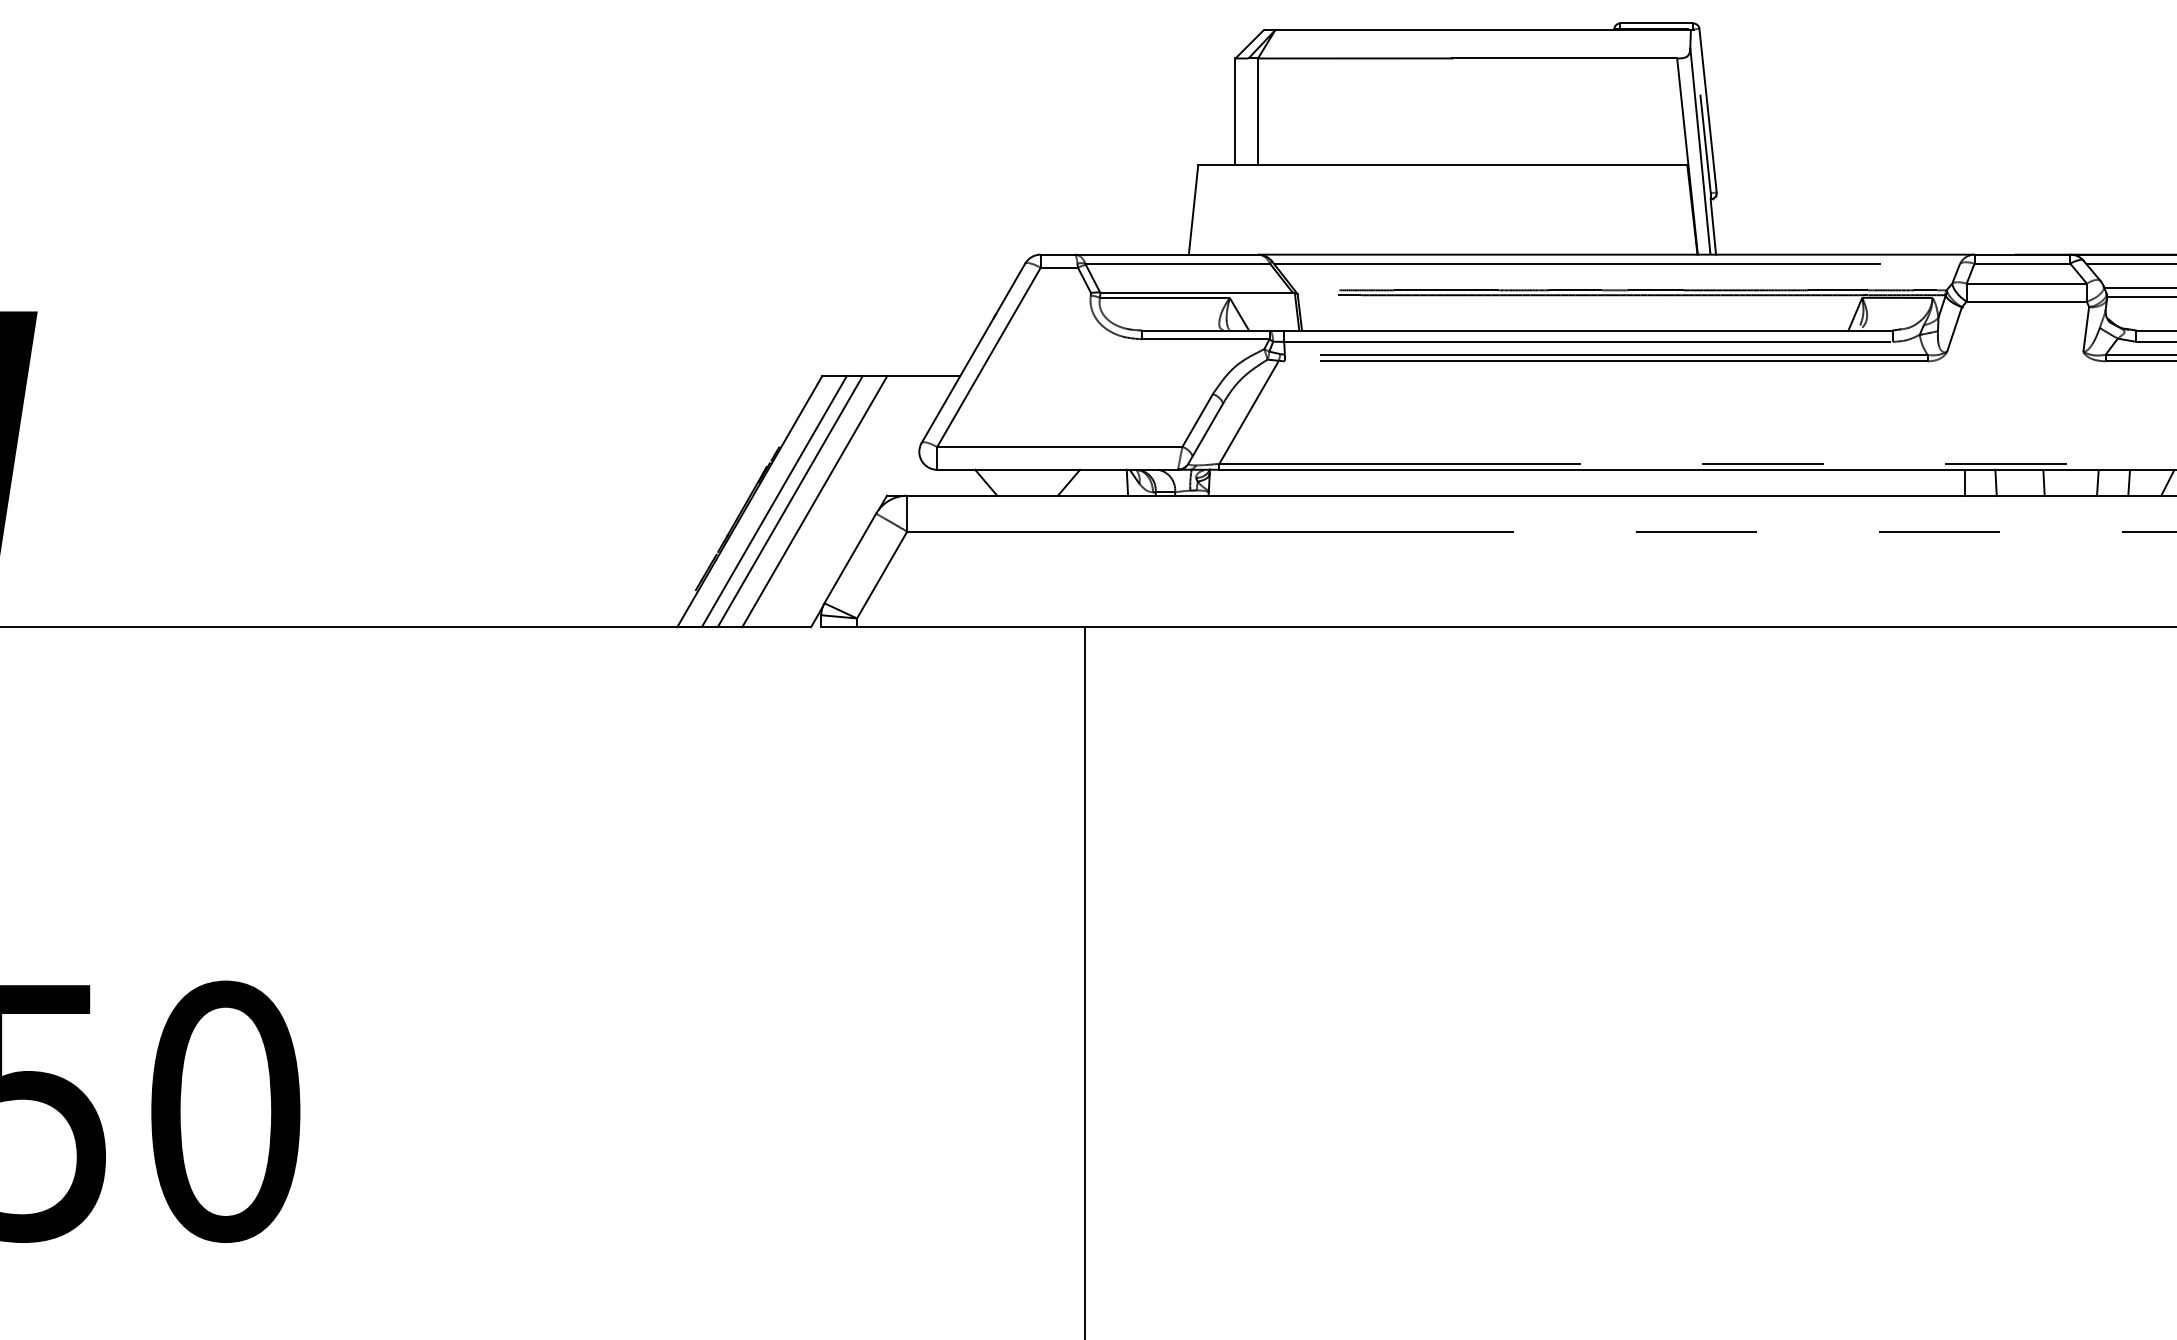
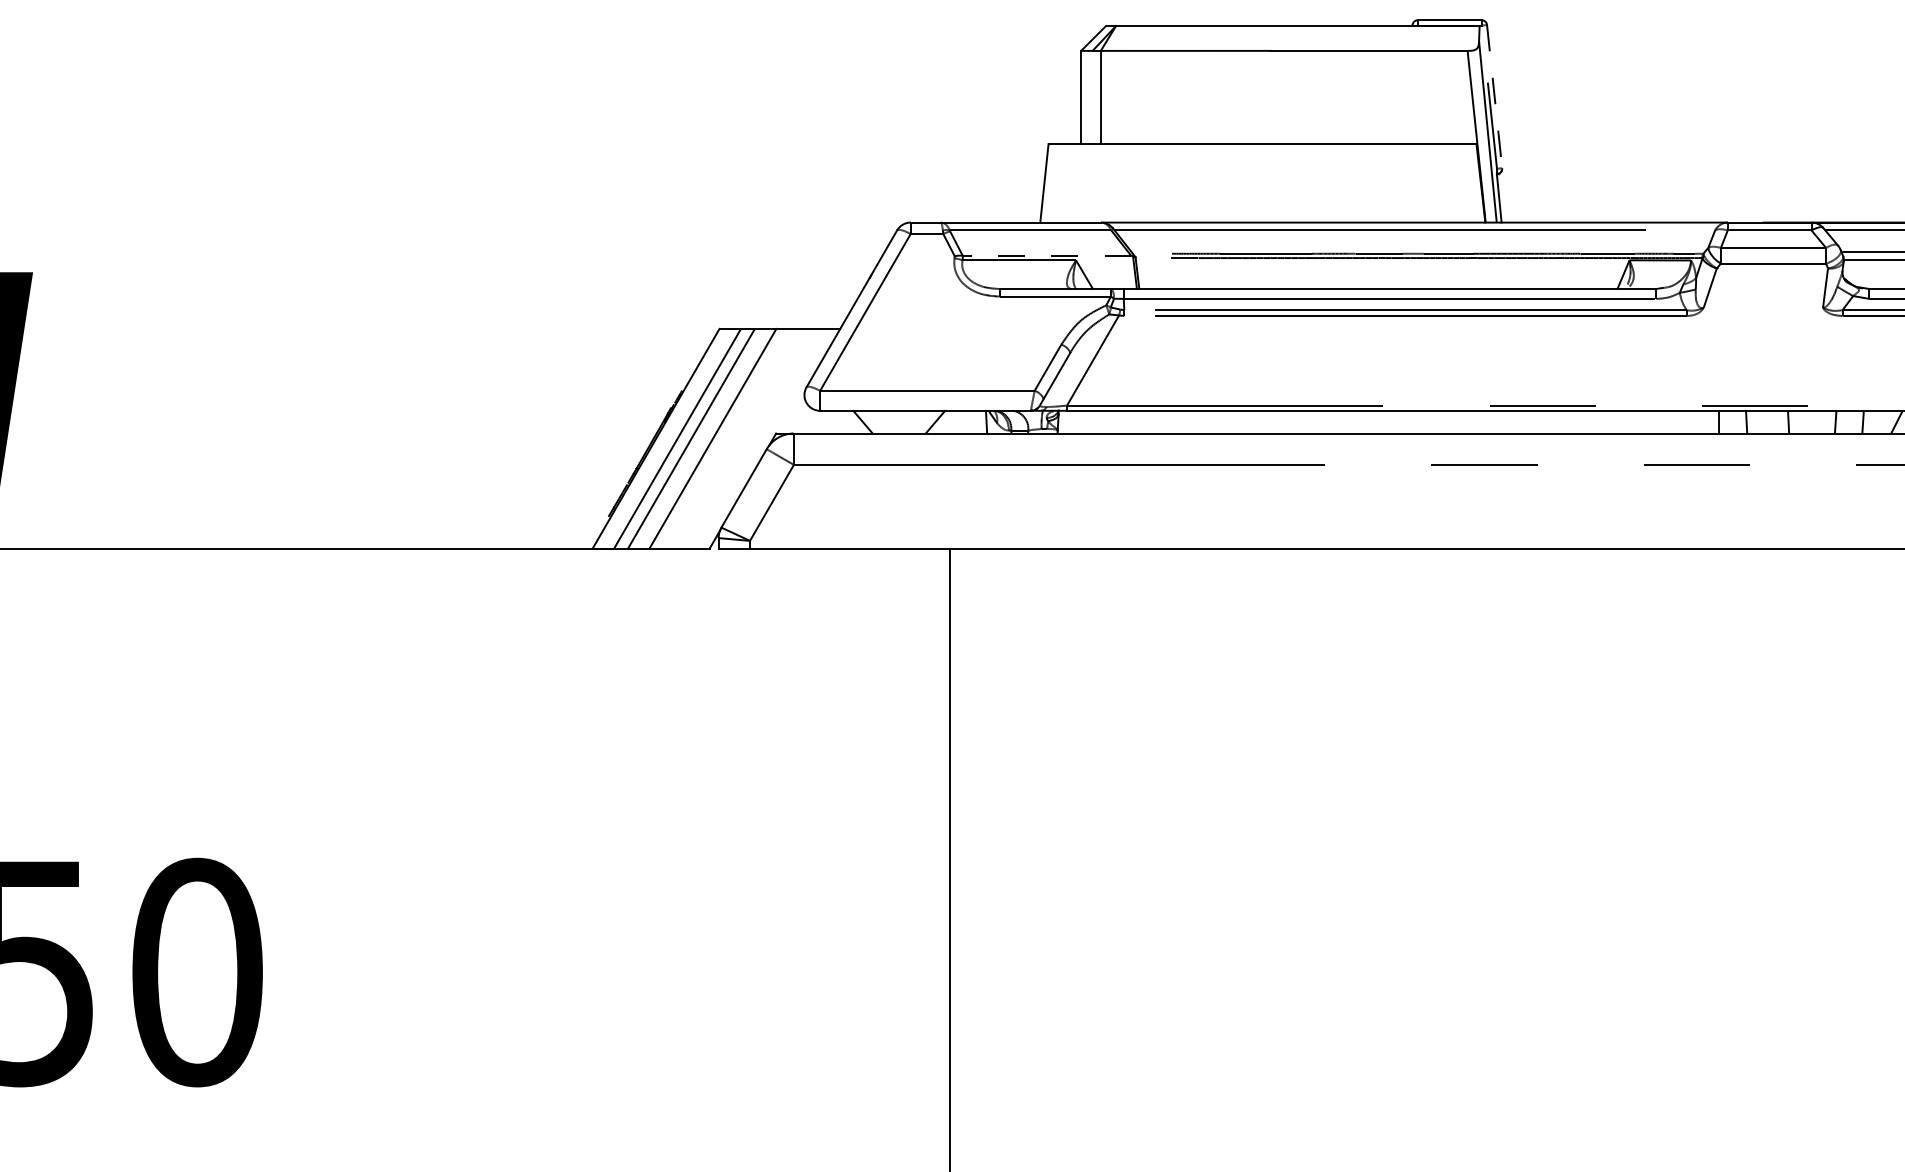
line: (1708, 111) -> (1495, 97), solid -> dashed
line: (1196, 292) -> (1047, 255), solid -> dashed

